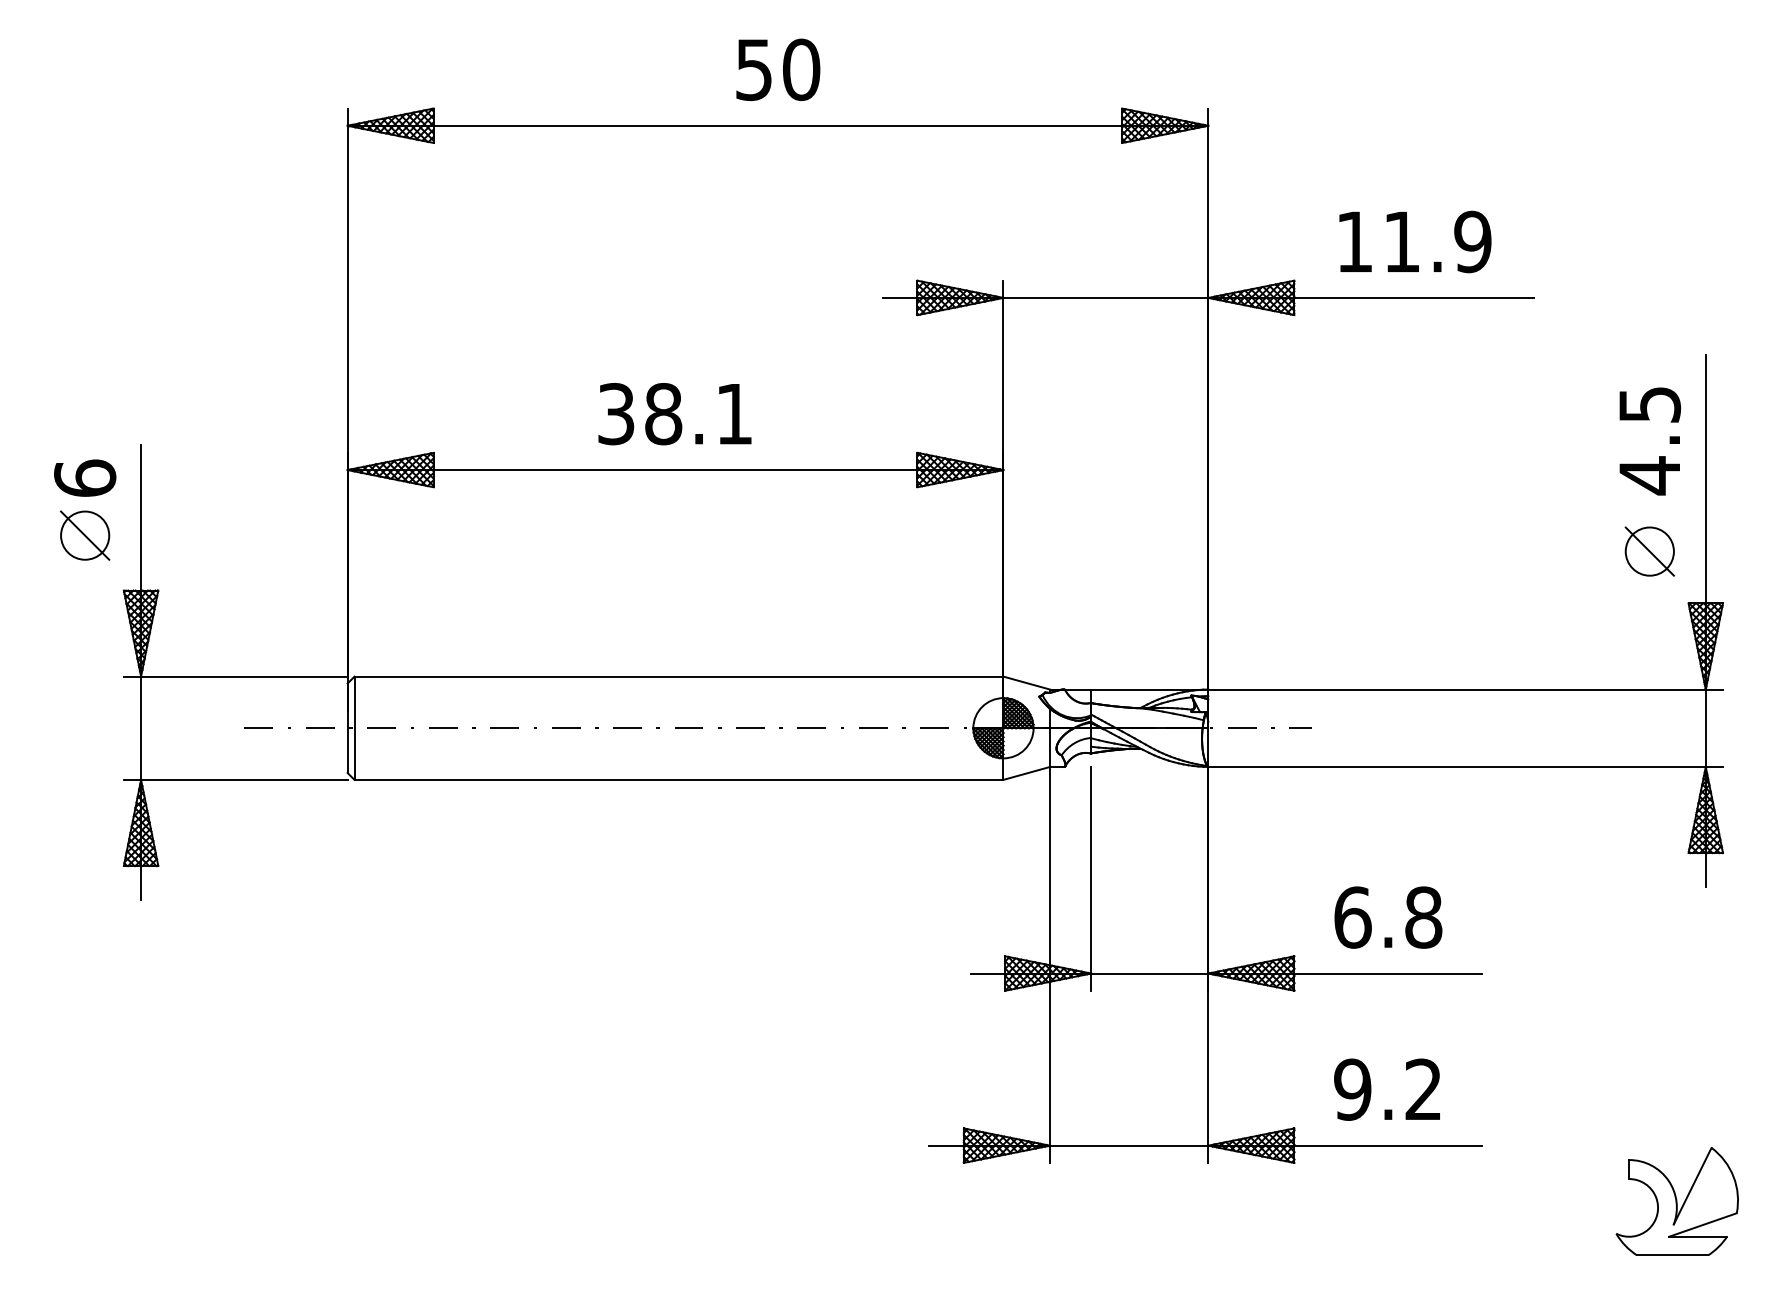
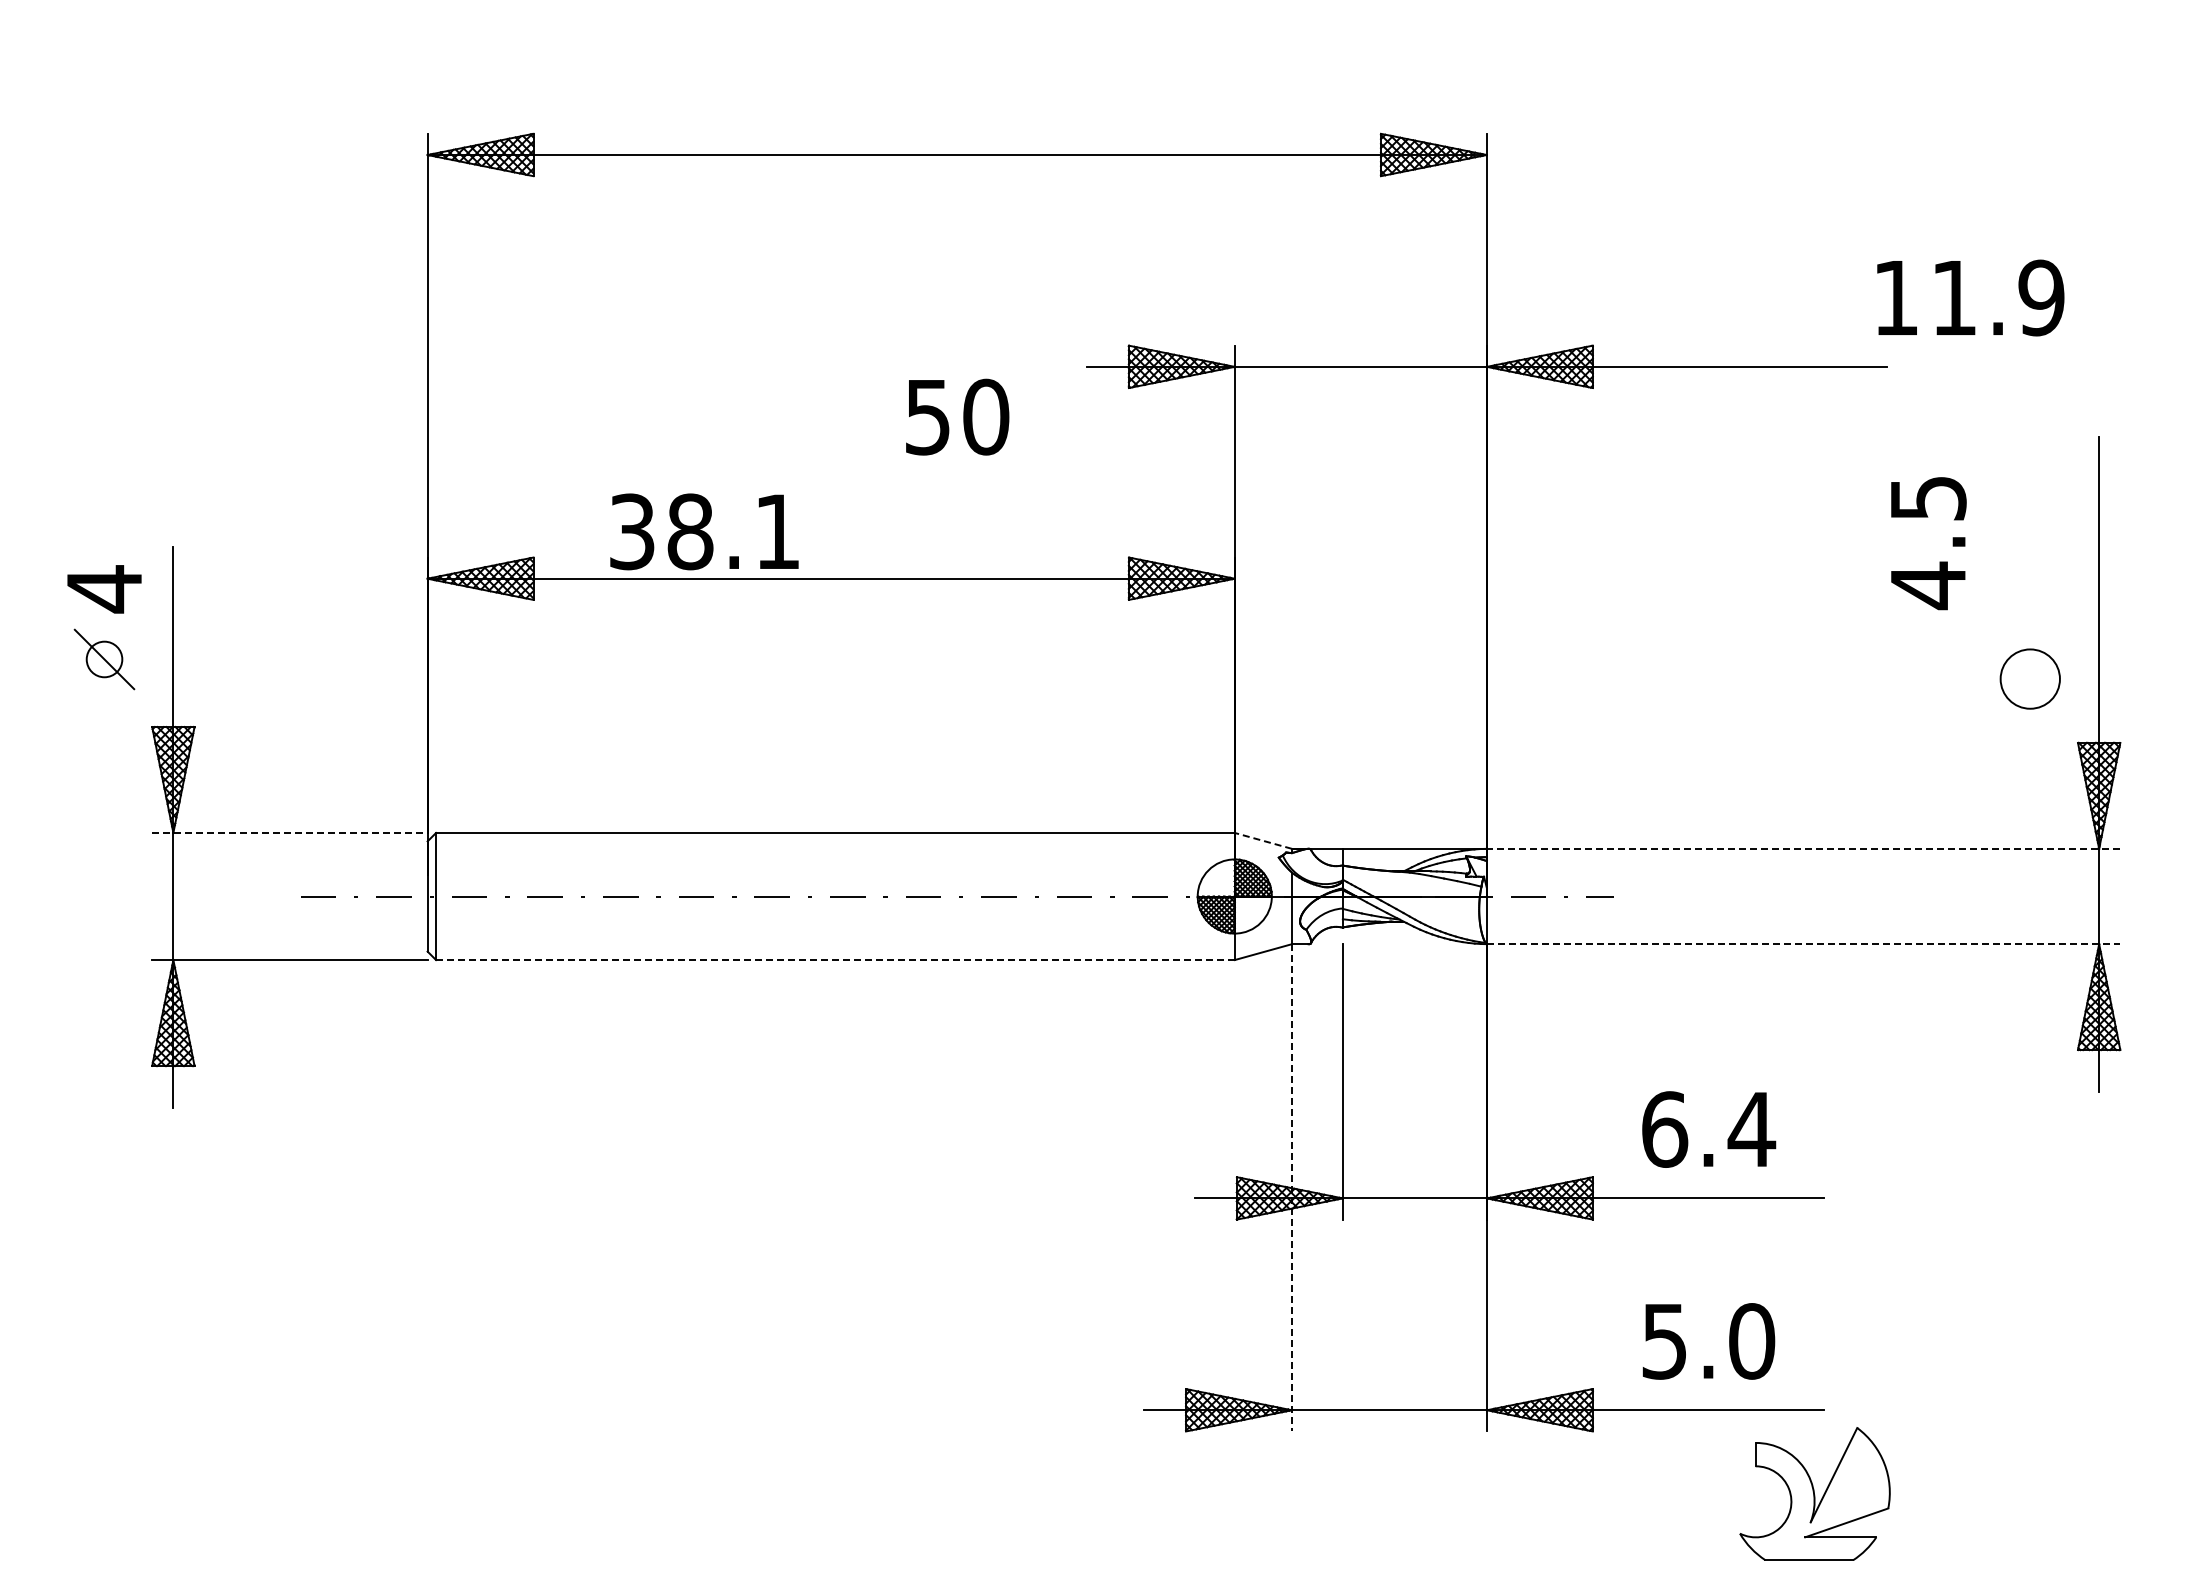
text: (778, 69) -> (957, 416), moved
text: (1415, 241) -> (1970, 297), moved
text: (675, 413) -> (704, 531), moved
text: (1650, 441) -> (1928, 543), moved
text: (85, 478) -> (104, 589), 6 -> 4
circle: (85, 535) -> (104, 659), size x0.6
line: (1649, 551) -> (2029, 678), removed
line: (235, 676) -> (289, 832), solid -> dashed
line: (1026, 682) -> (1263, 840), solid -> dashed
line: (1465, 689) -> (1803, 848), solid -> dashed
line: (1465, 767) -> (1803, 944), solid -> dashed
line: (679, 780) -> (835, 960), solid -> dashed
text: (1423, 917) -> (1751, 1129), 6.8 -> 6.4
line: (1049, 964) -> (1291, 1187), solid -> dashed
text: (1388, 1089) -> (1708, 1341), 9.2 -> 5.0
part: (1676, 1201) -> (1814, 1493), moved

